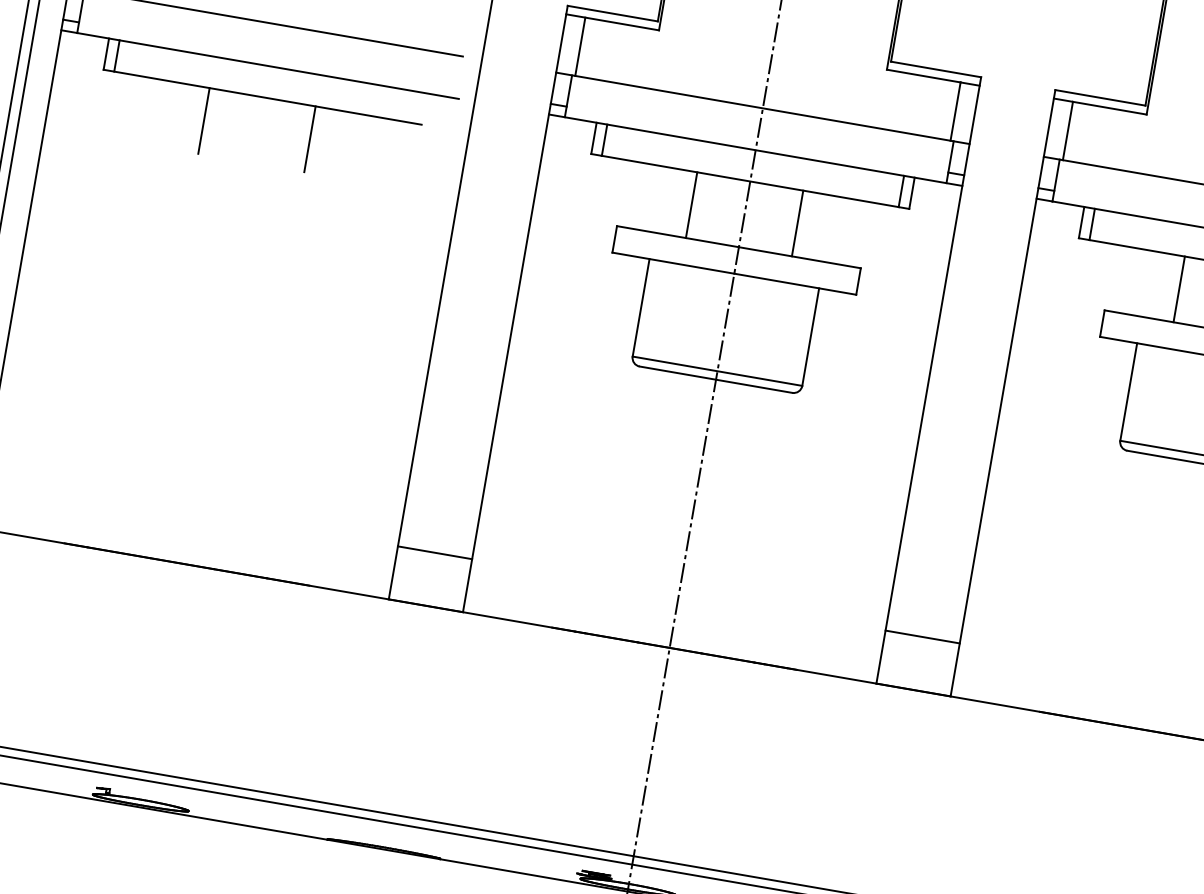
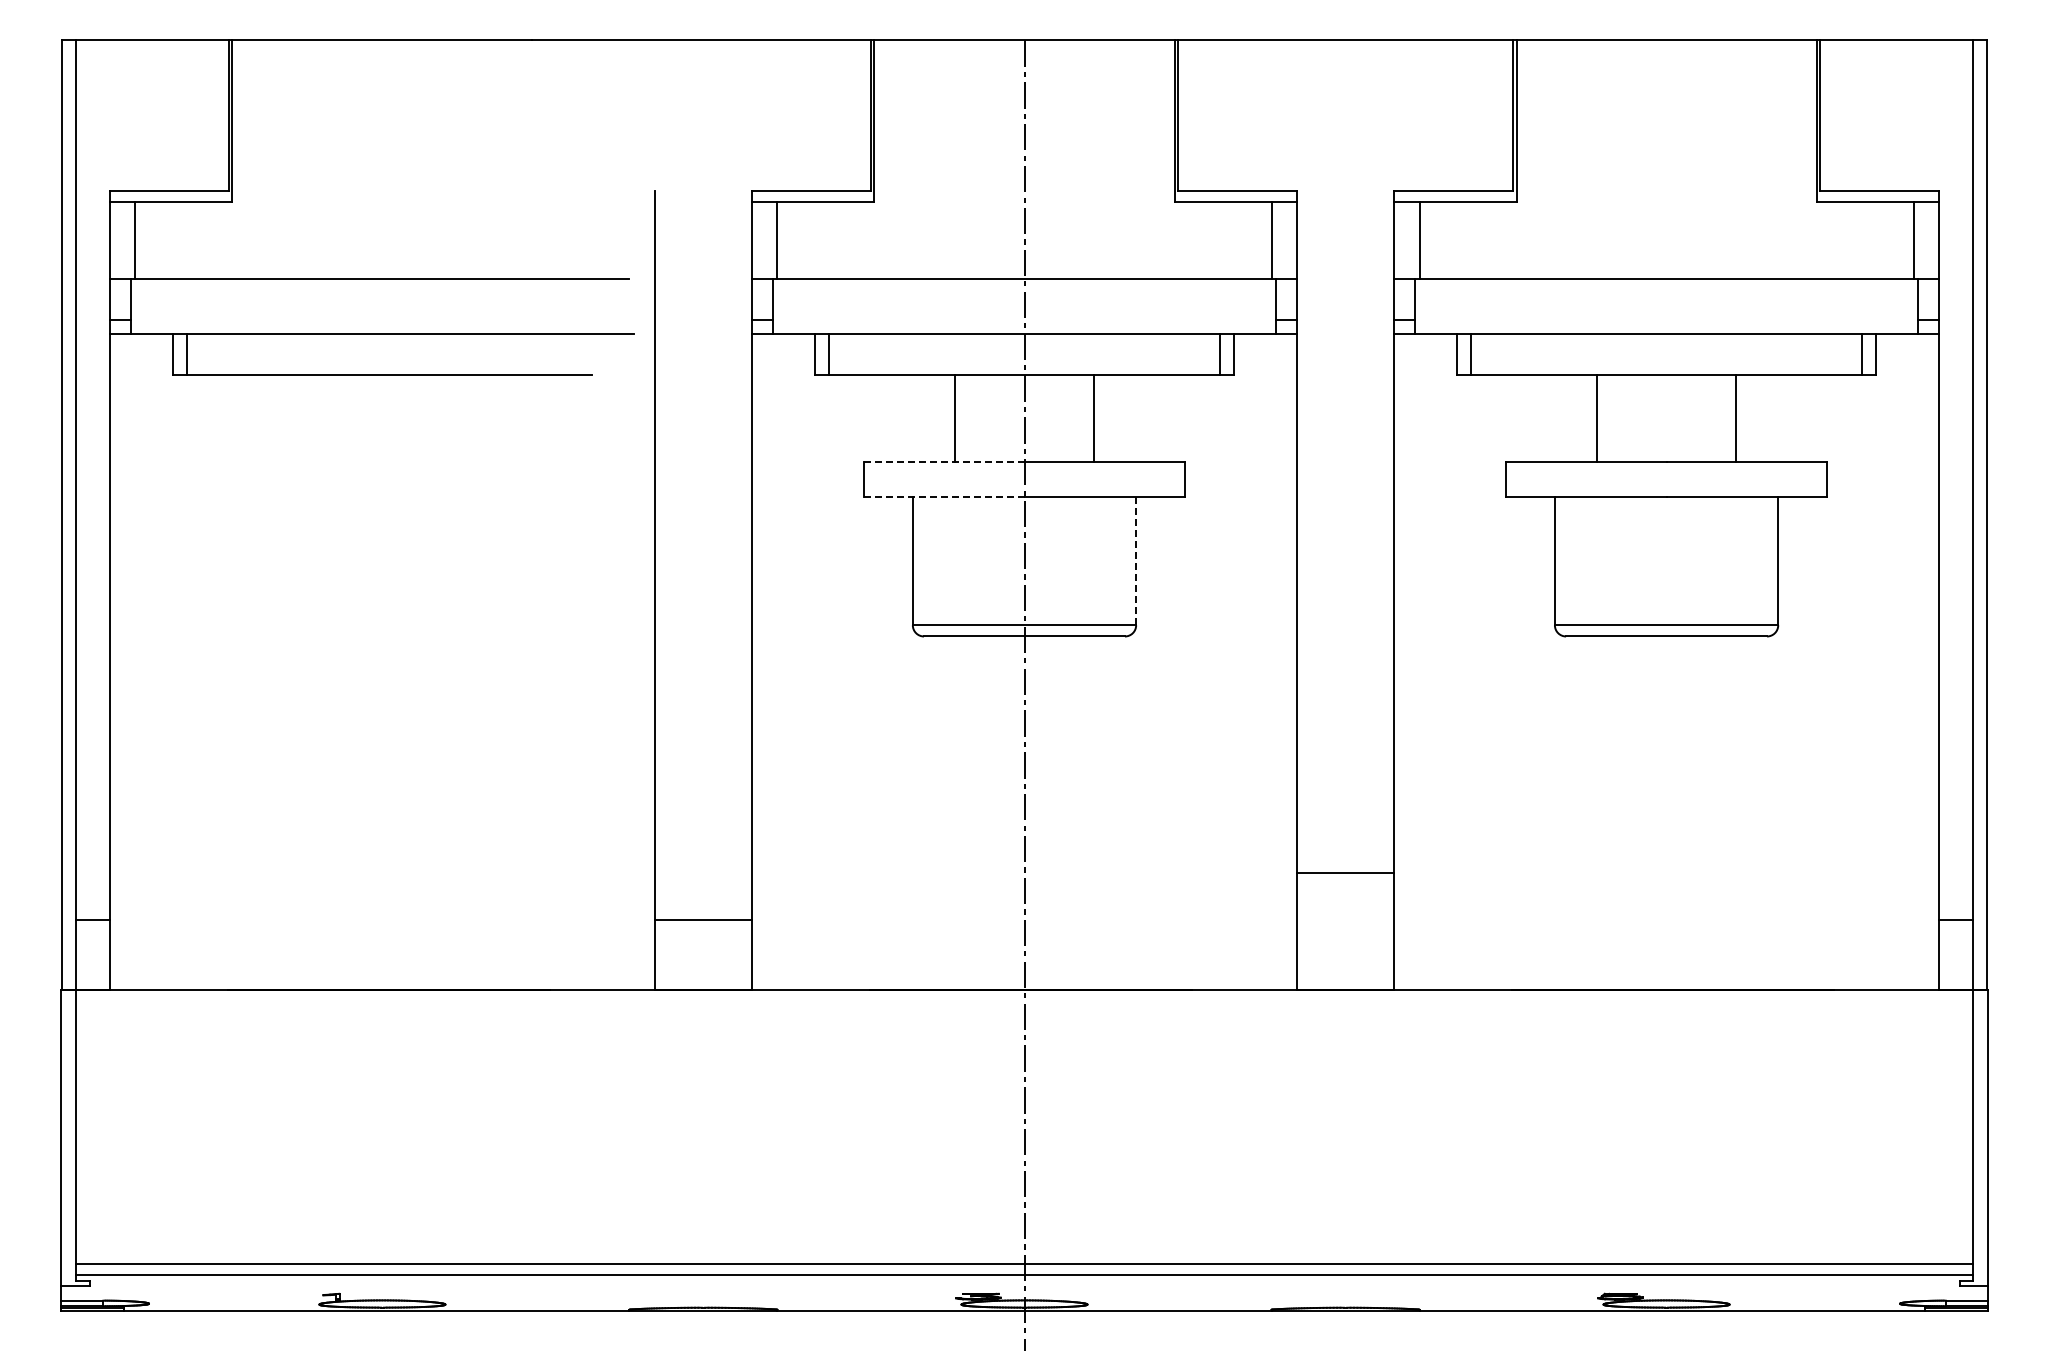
line: (203, 120) -> (312, 418), removed
line: (310, 139) -> (452, 418), removed
line: (678, 237) -> (944, 462), solid -> dashed
line: (673, 262) -> (944, 496), solid -> dashed
line: (811, 336) -> (1136, 560), solid -> dashed
line: (922, 636) -> (1345, 872), moved

